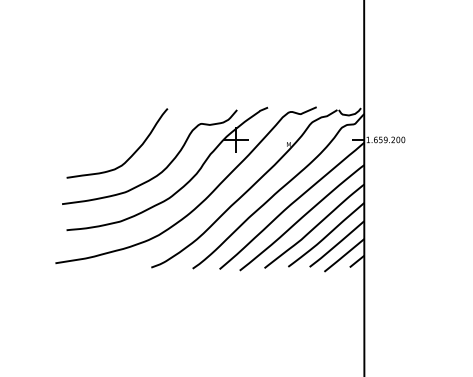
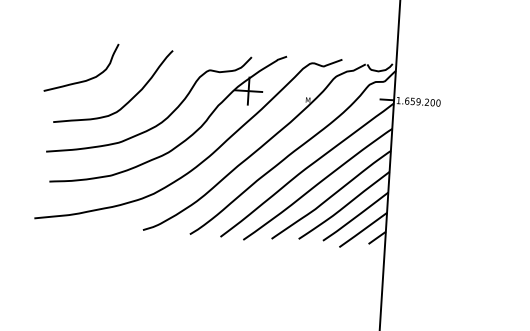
curve: (93, 138) -> (86, 79), added

